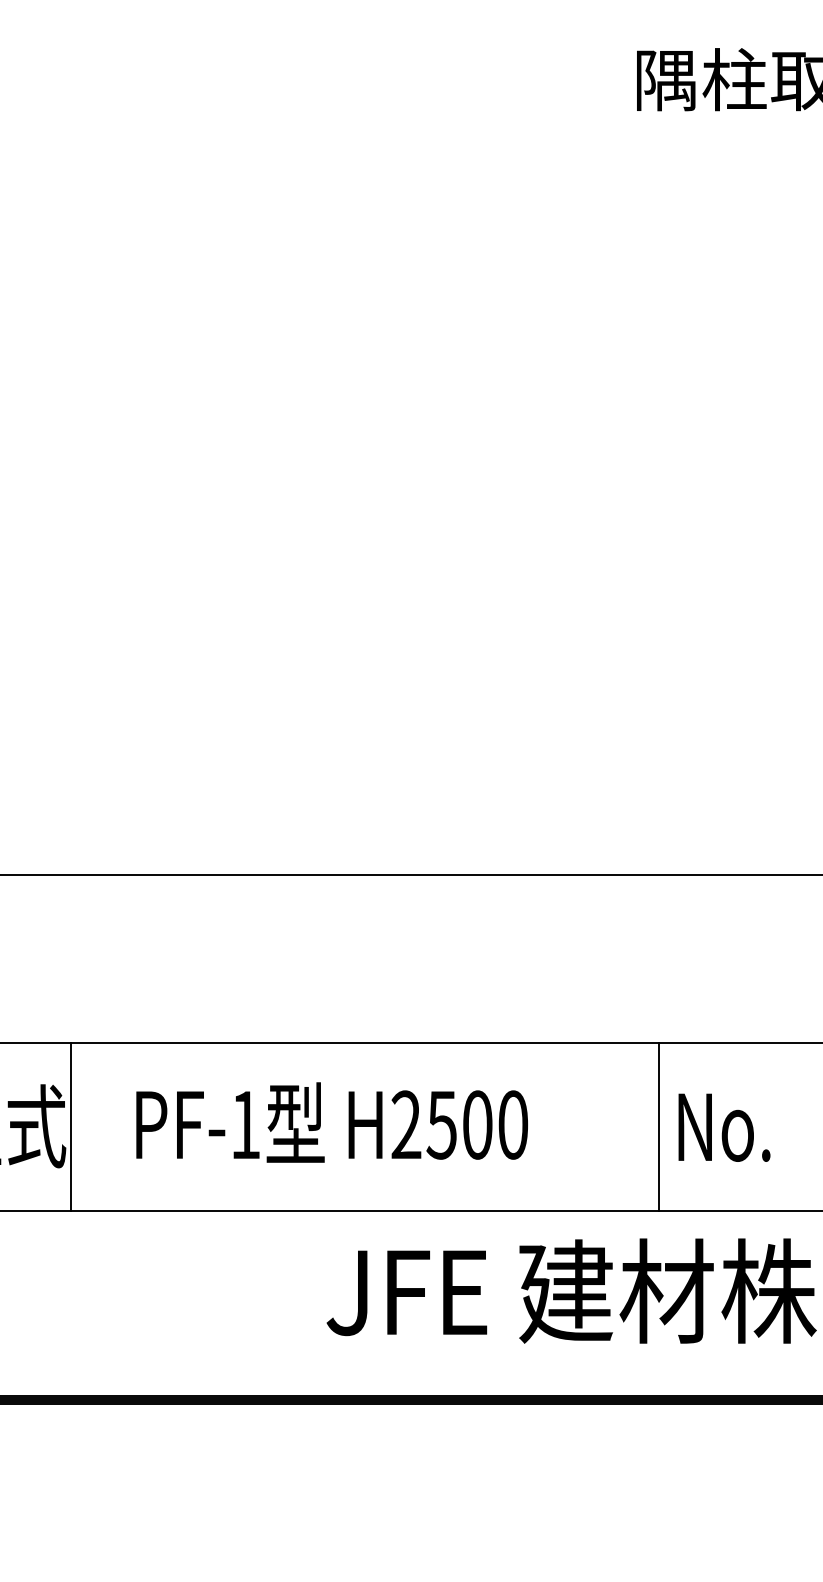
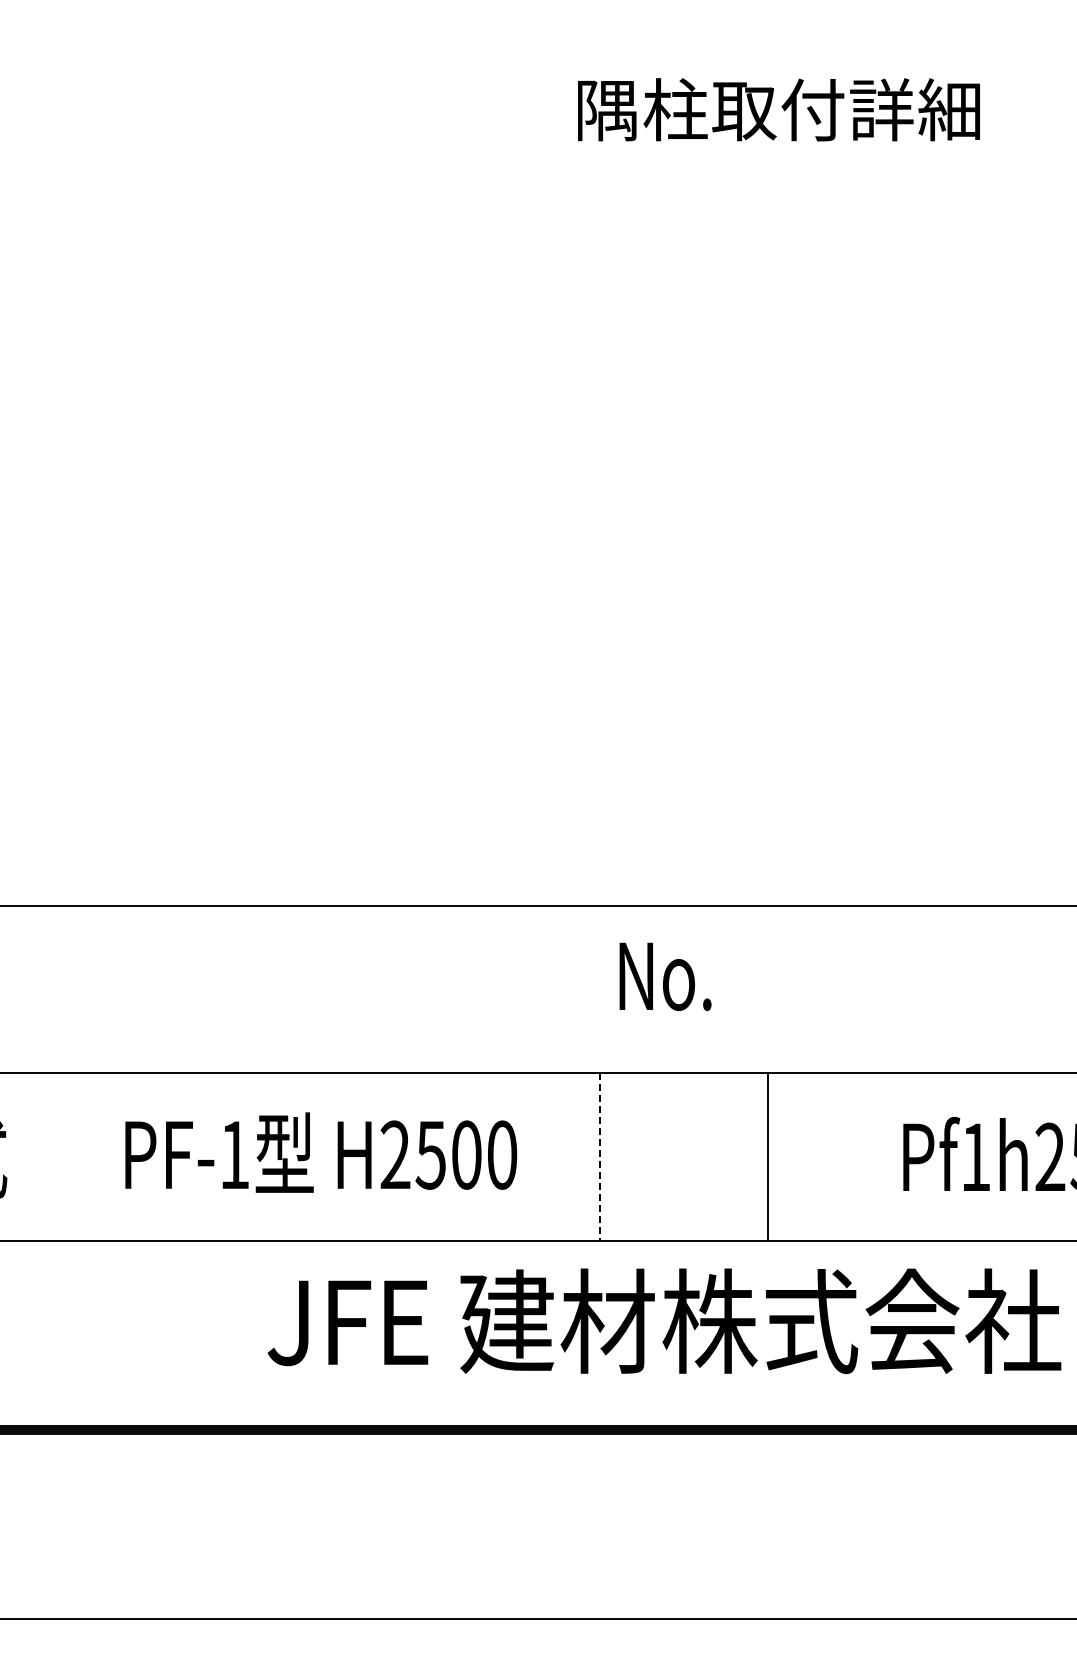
text: (332, 1122) -> (321, 1152), moved
line: (71, 1127) -> (12, 1157), removed
line: (658, 1127) -> (599, 1157), solid -> dashed
text: (724, 1127) -> (665, 976), moved

